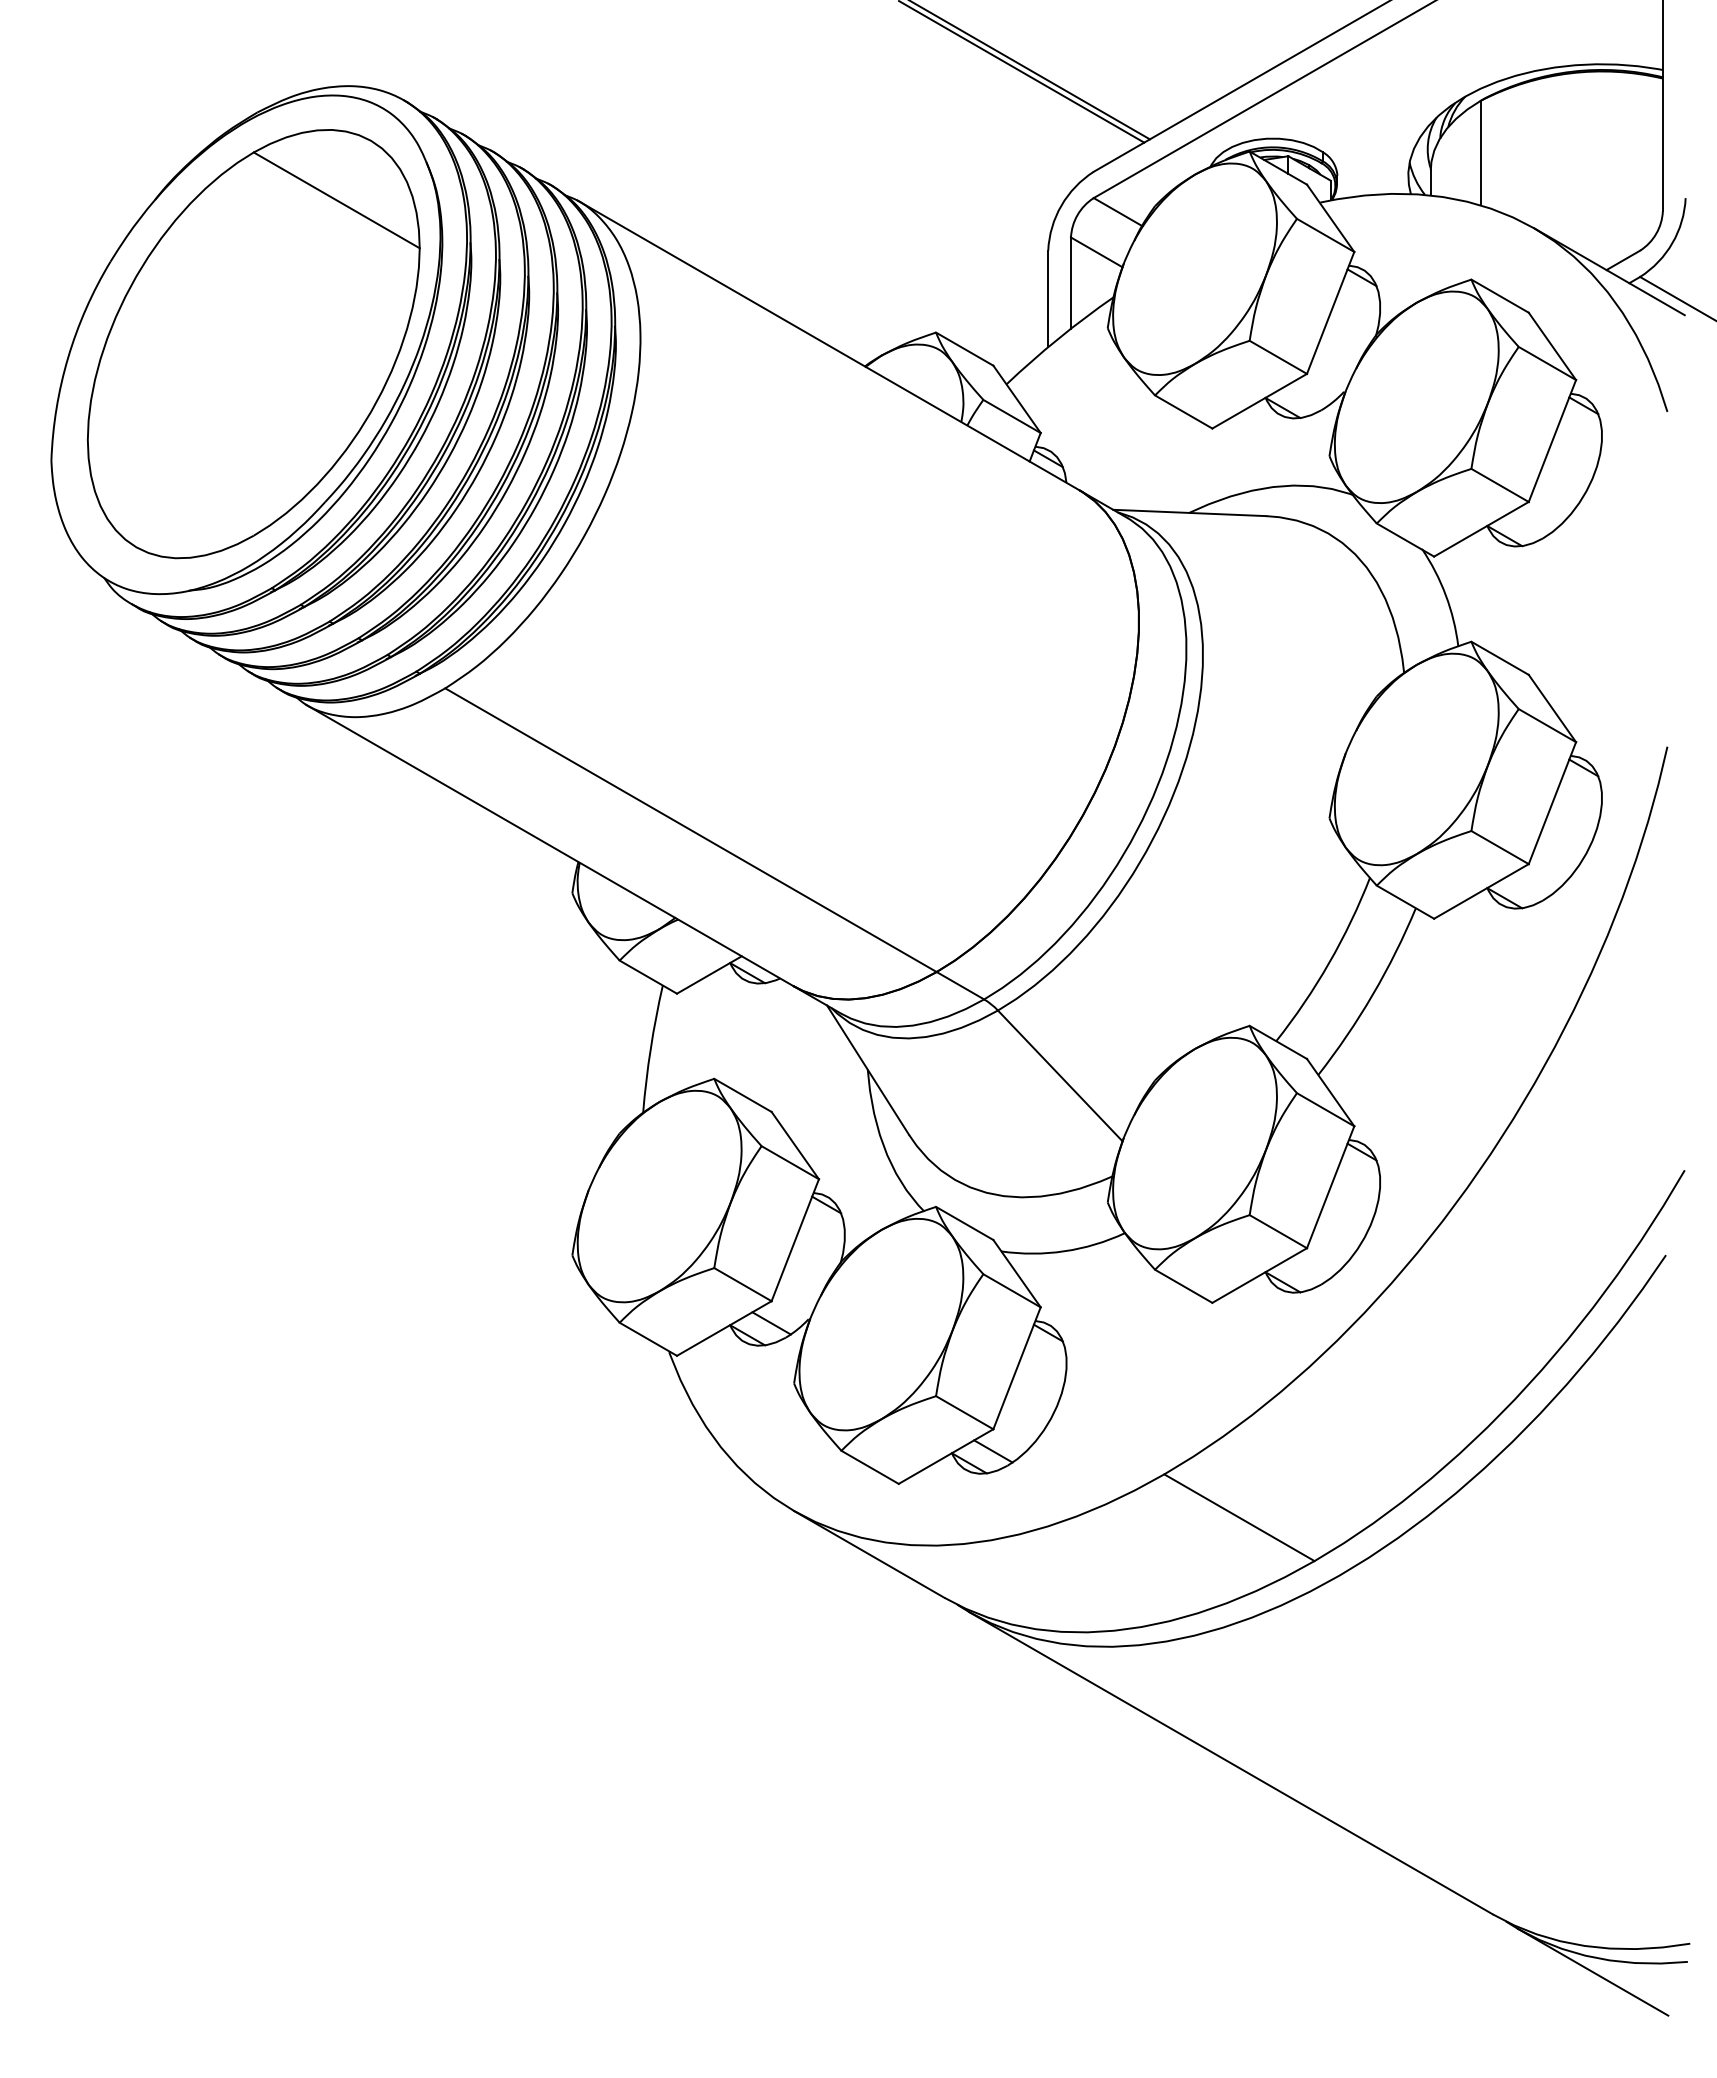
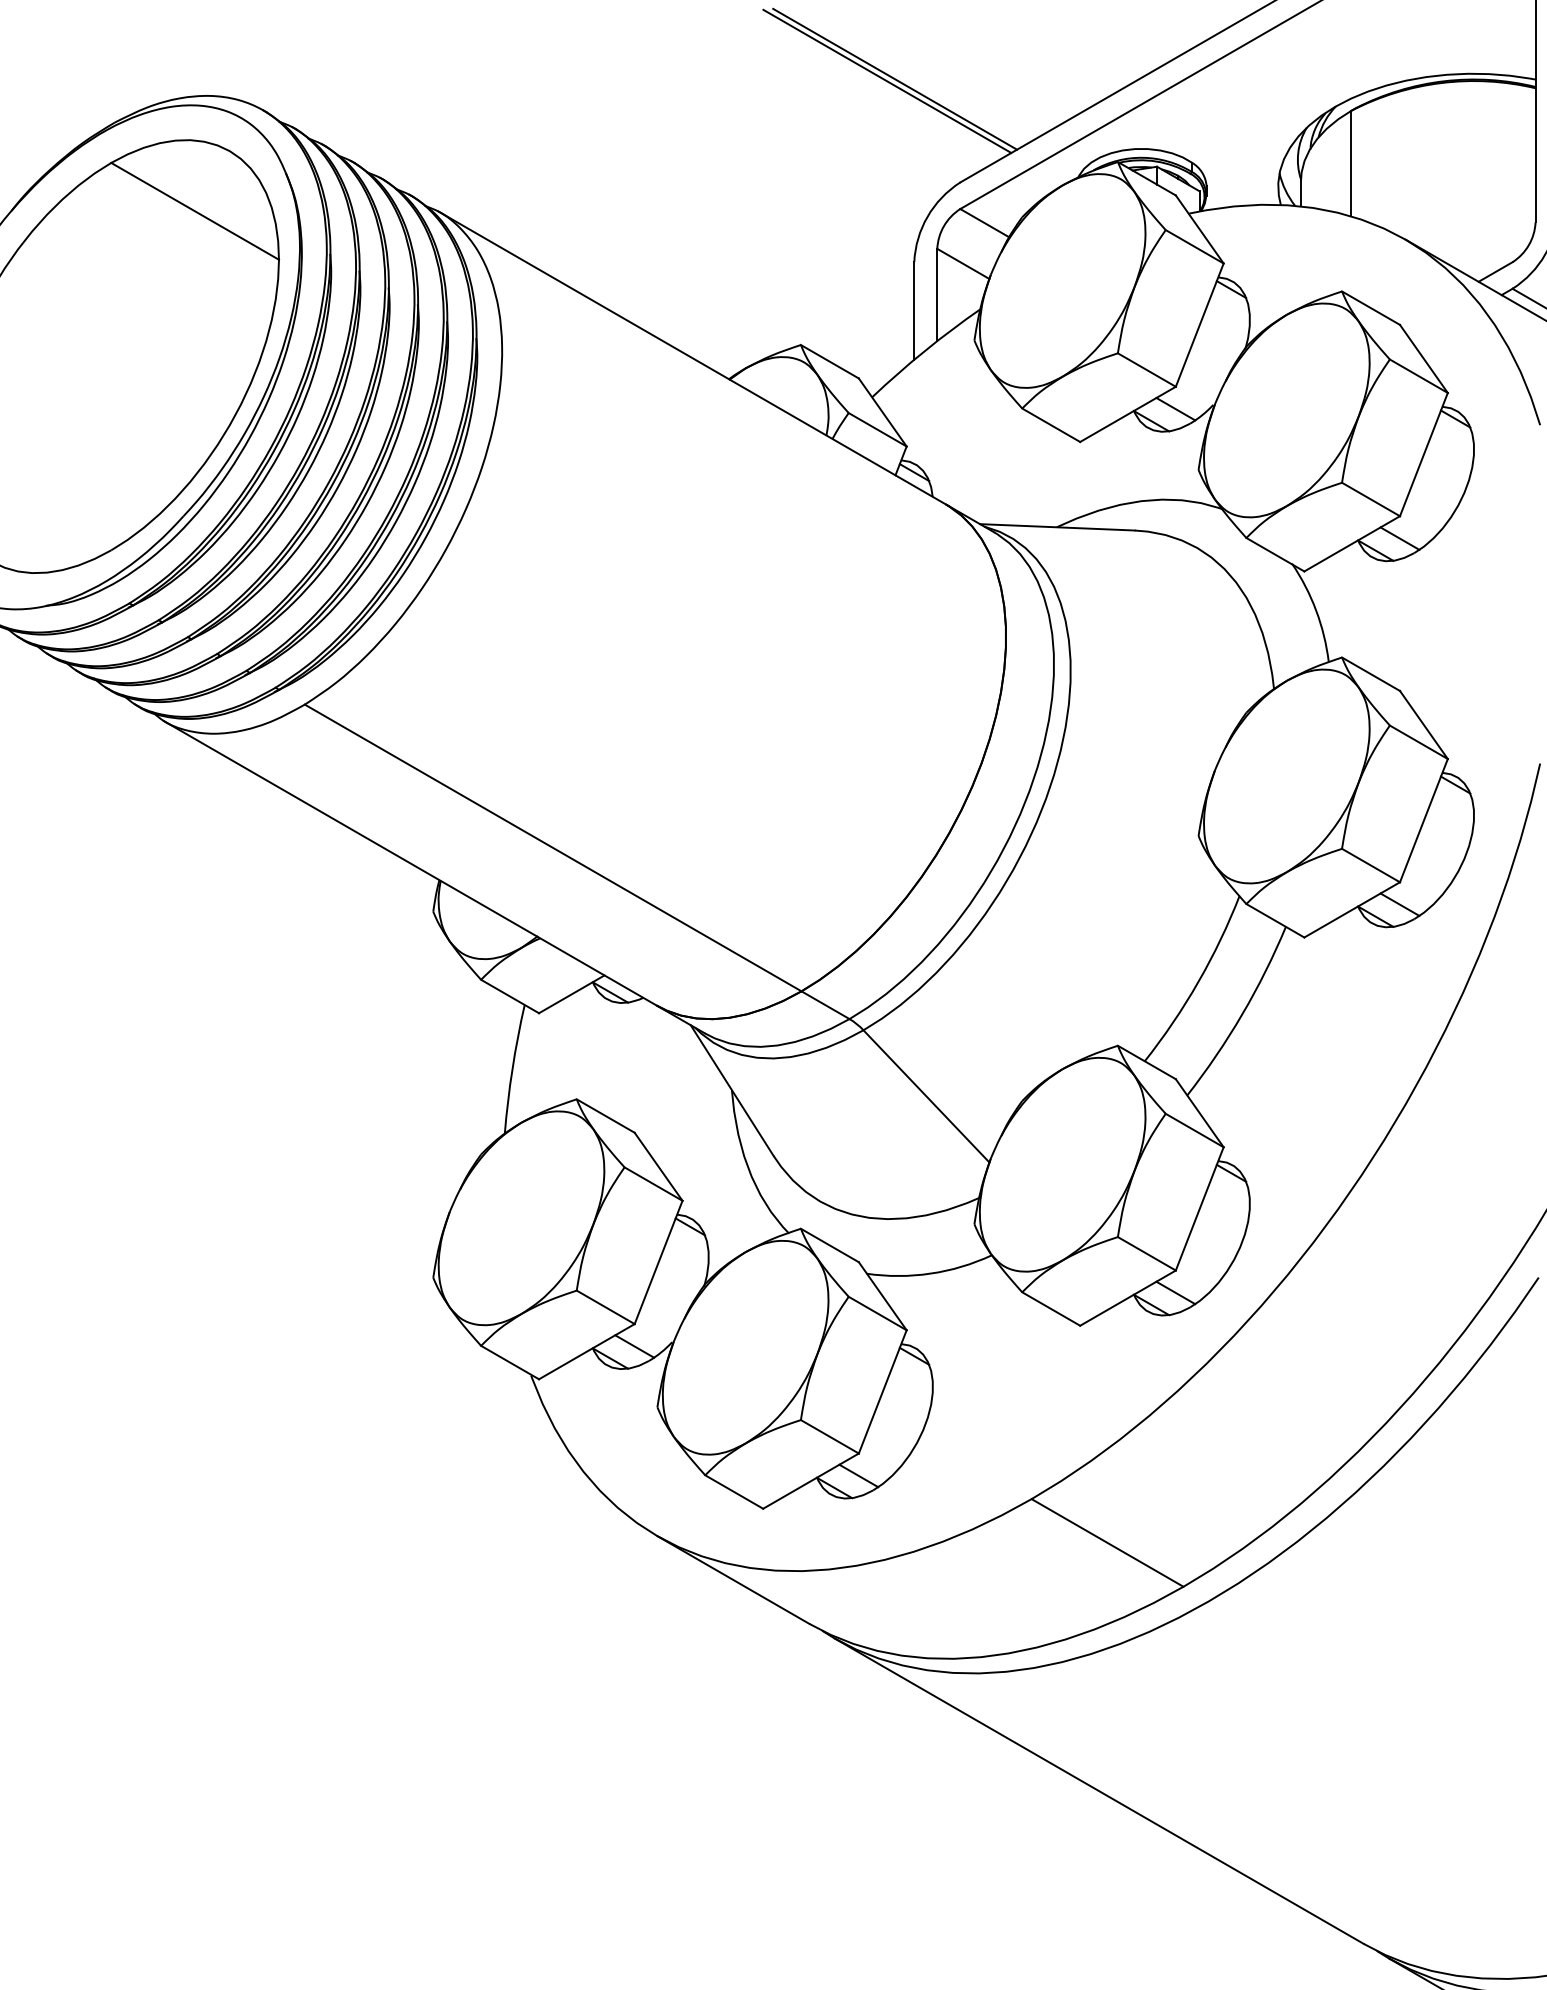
line: (1306, 396) -> (1175, 409), added
line: (1528, 524) -> (1399, 538), added
line: (1528, 886) -> (1399, 904), added
line: (1306, 1270) -> (1175, 1293), added

